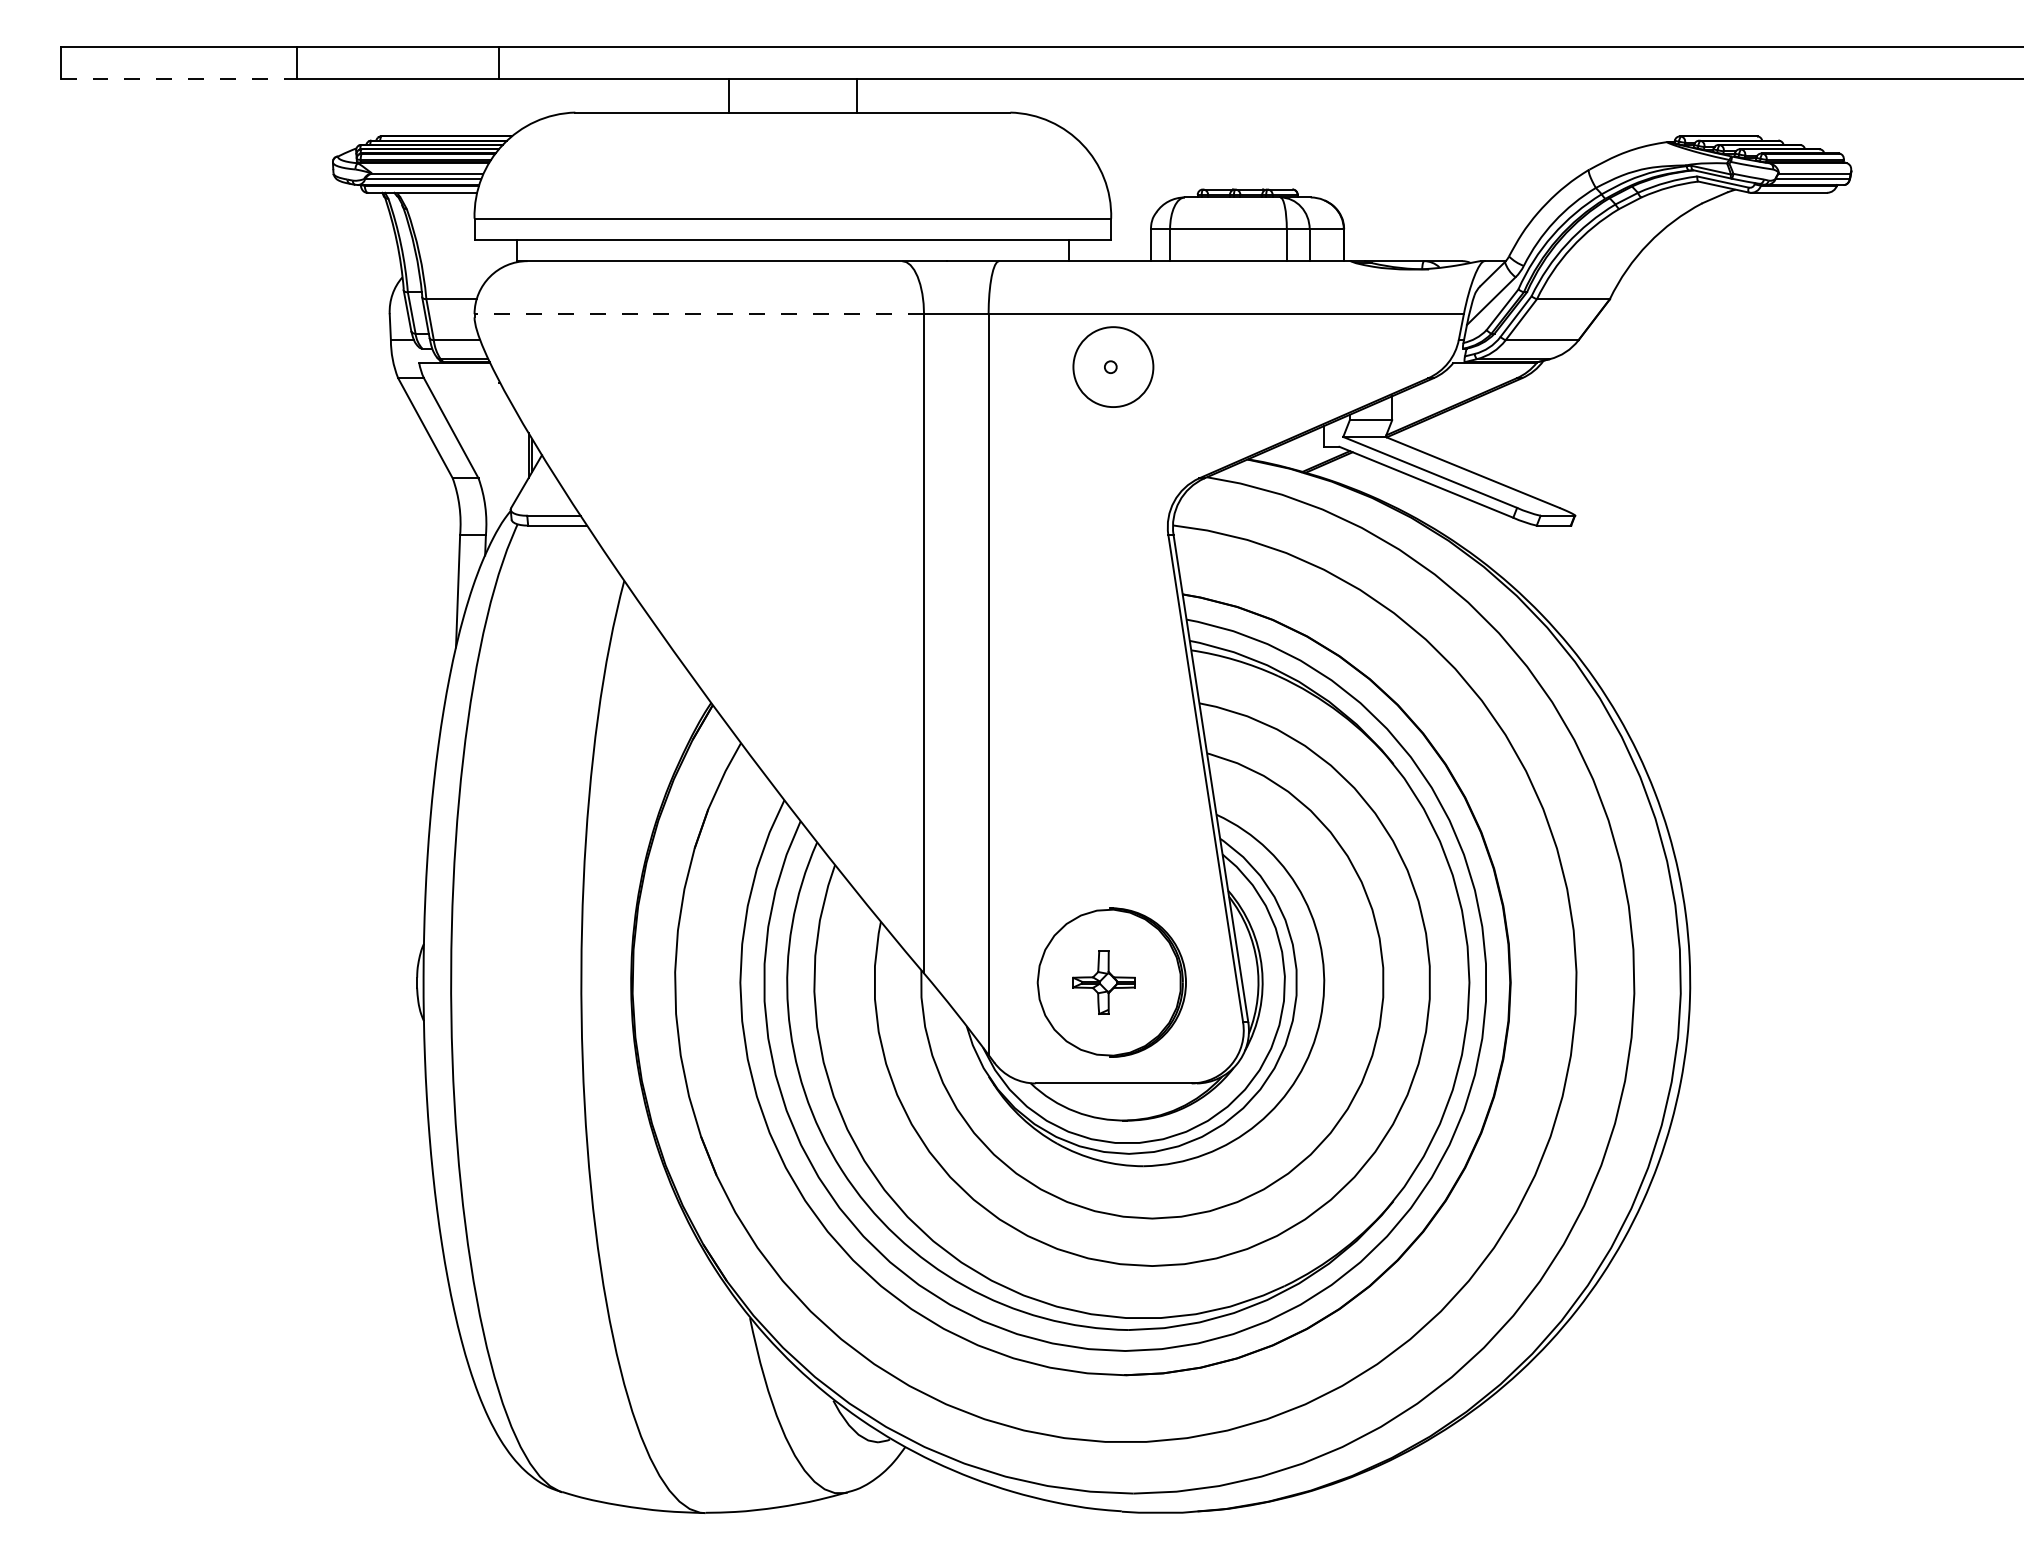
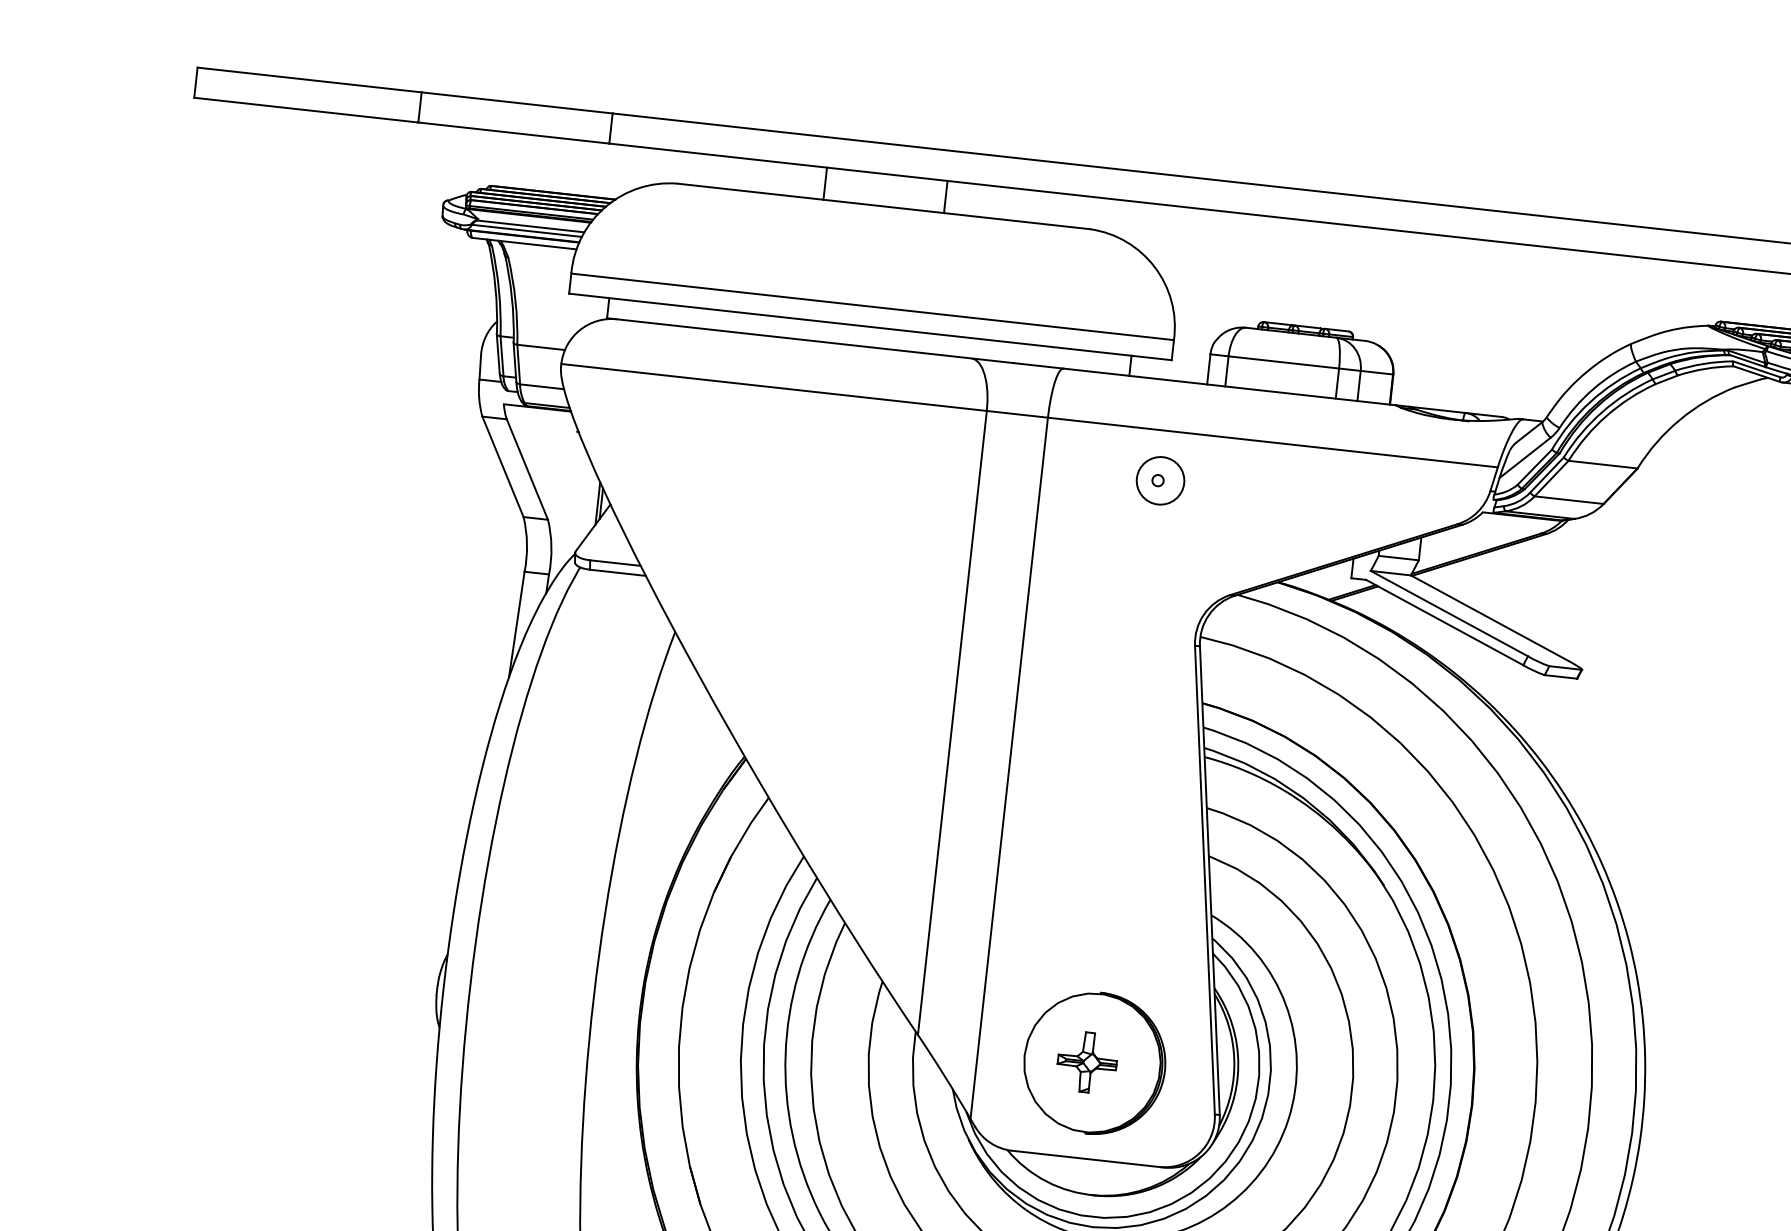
line: (179, 78) -> (306, 110), dashed -> solid
line: (699, 314) -> (774, 387), dashed -> solid
circle: (1113, 367) -> (1160, 481), size x0.62

